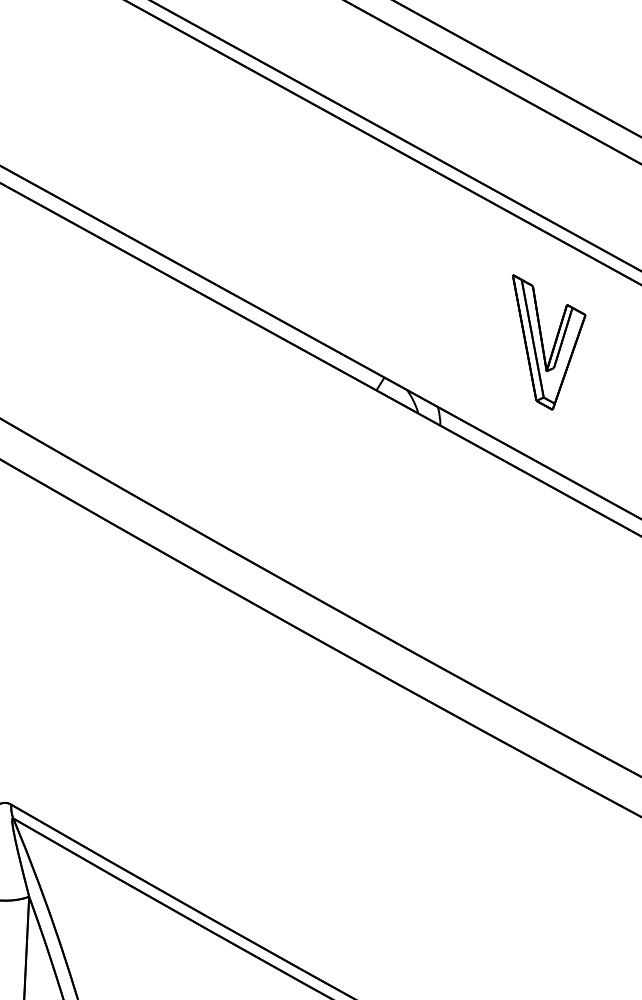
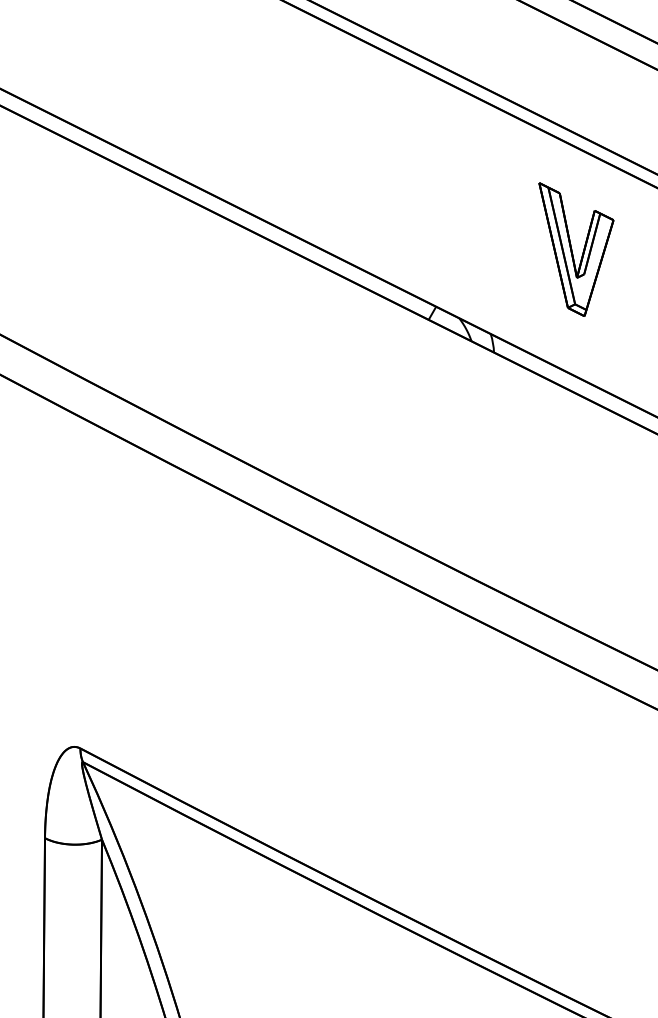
part: (547, 342) -> (576, 249), moved

